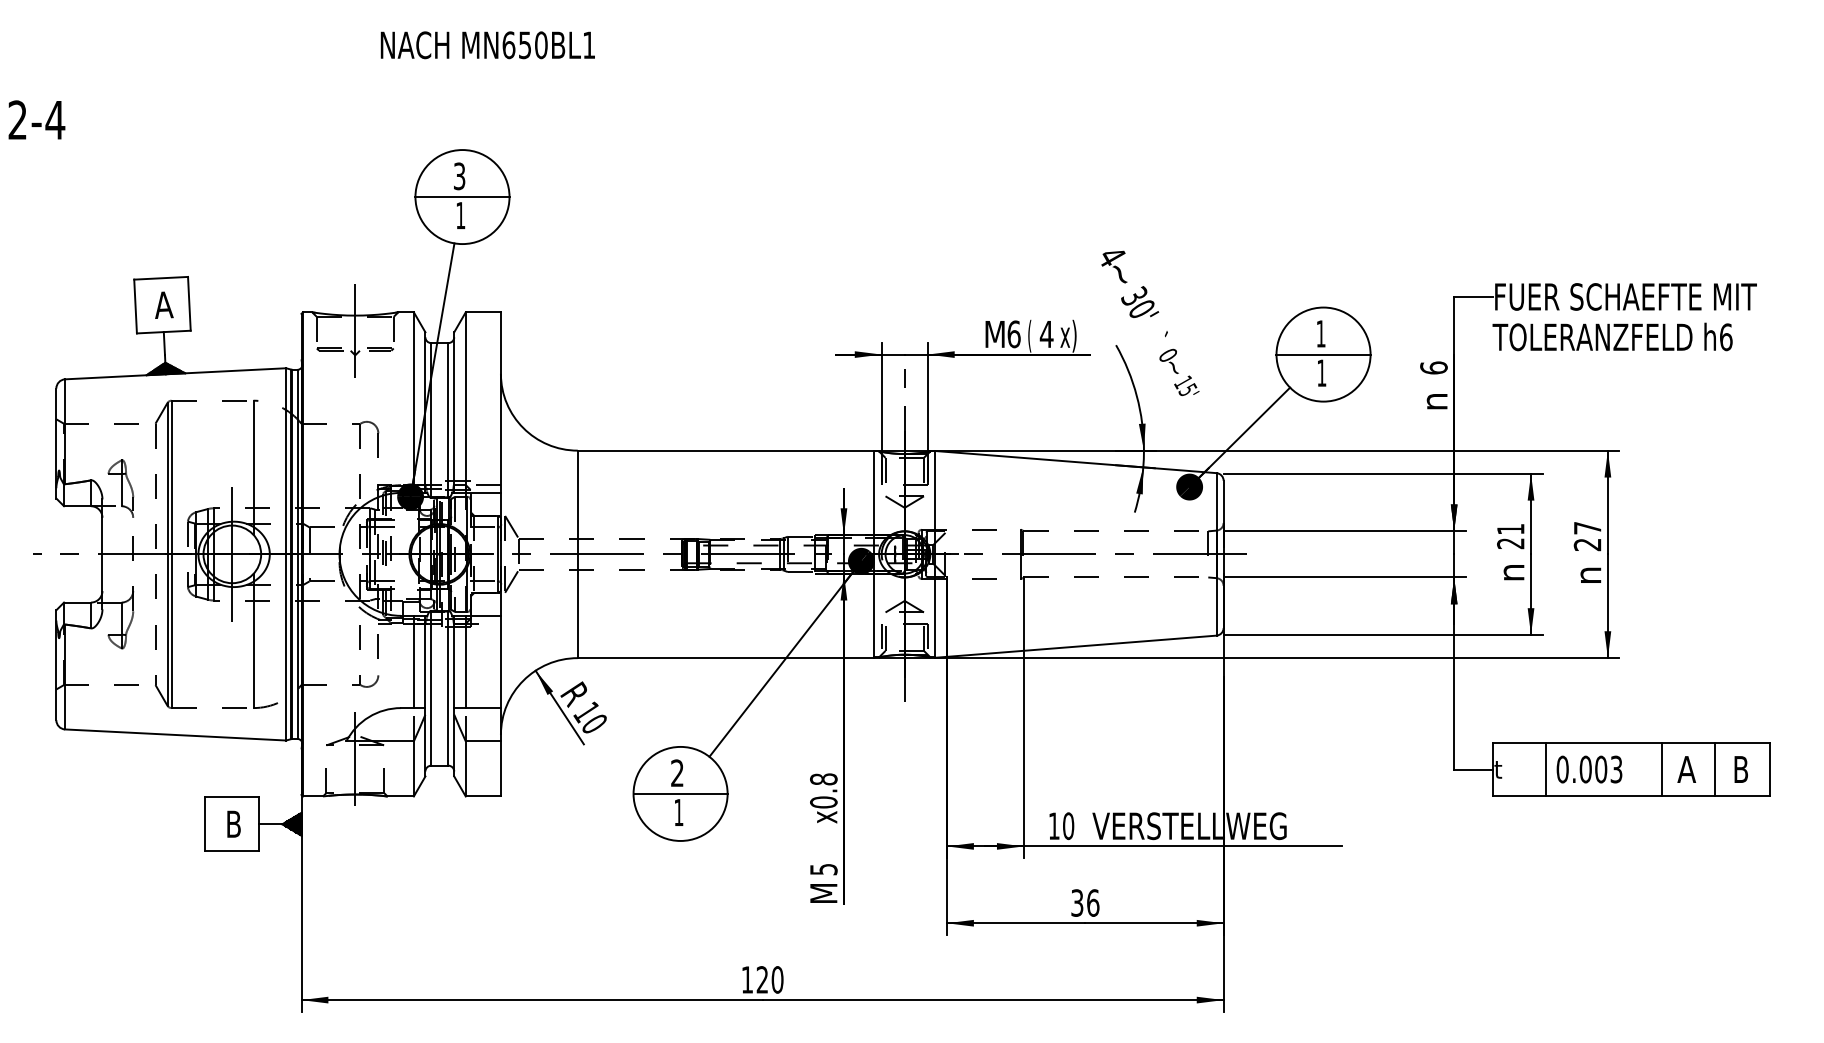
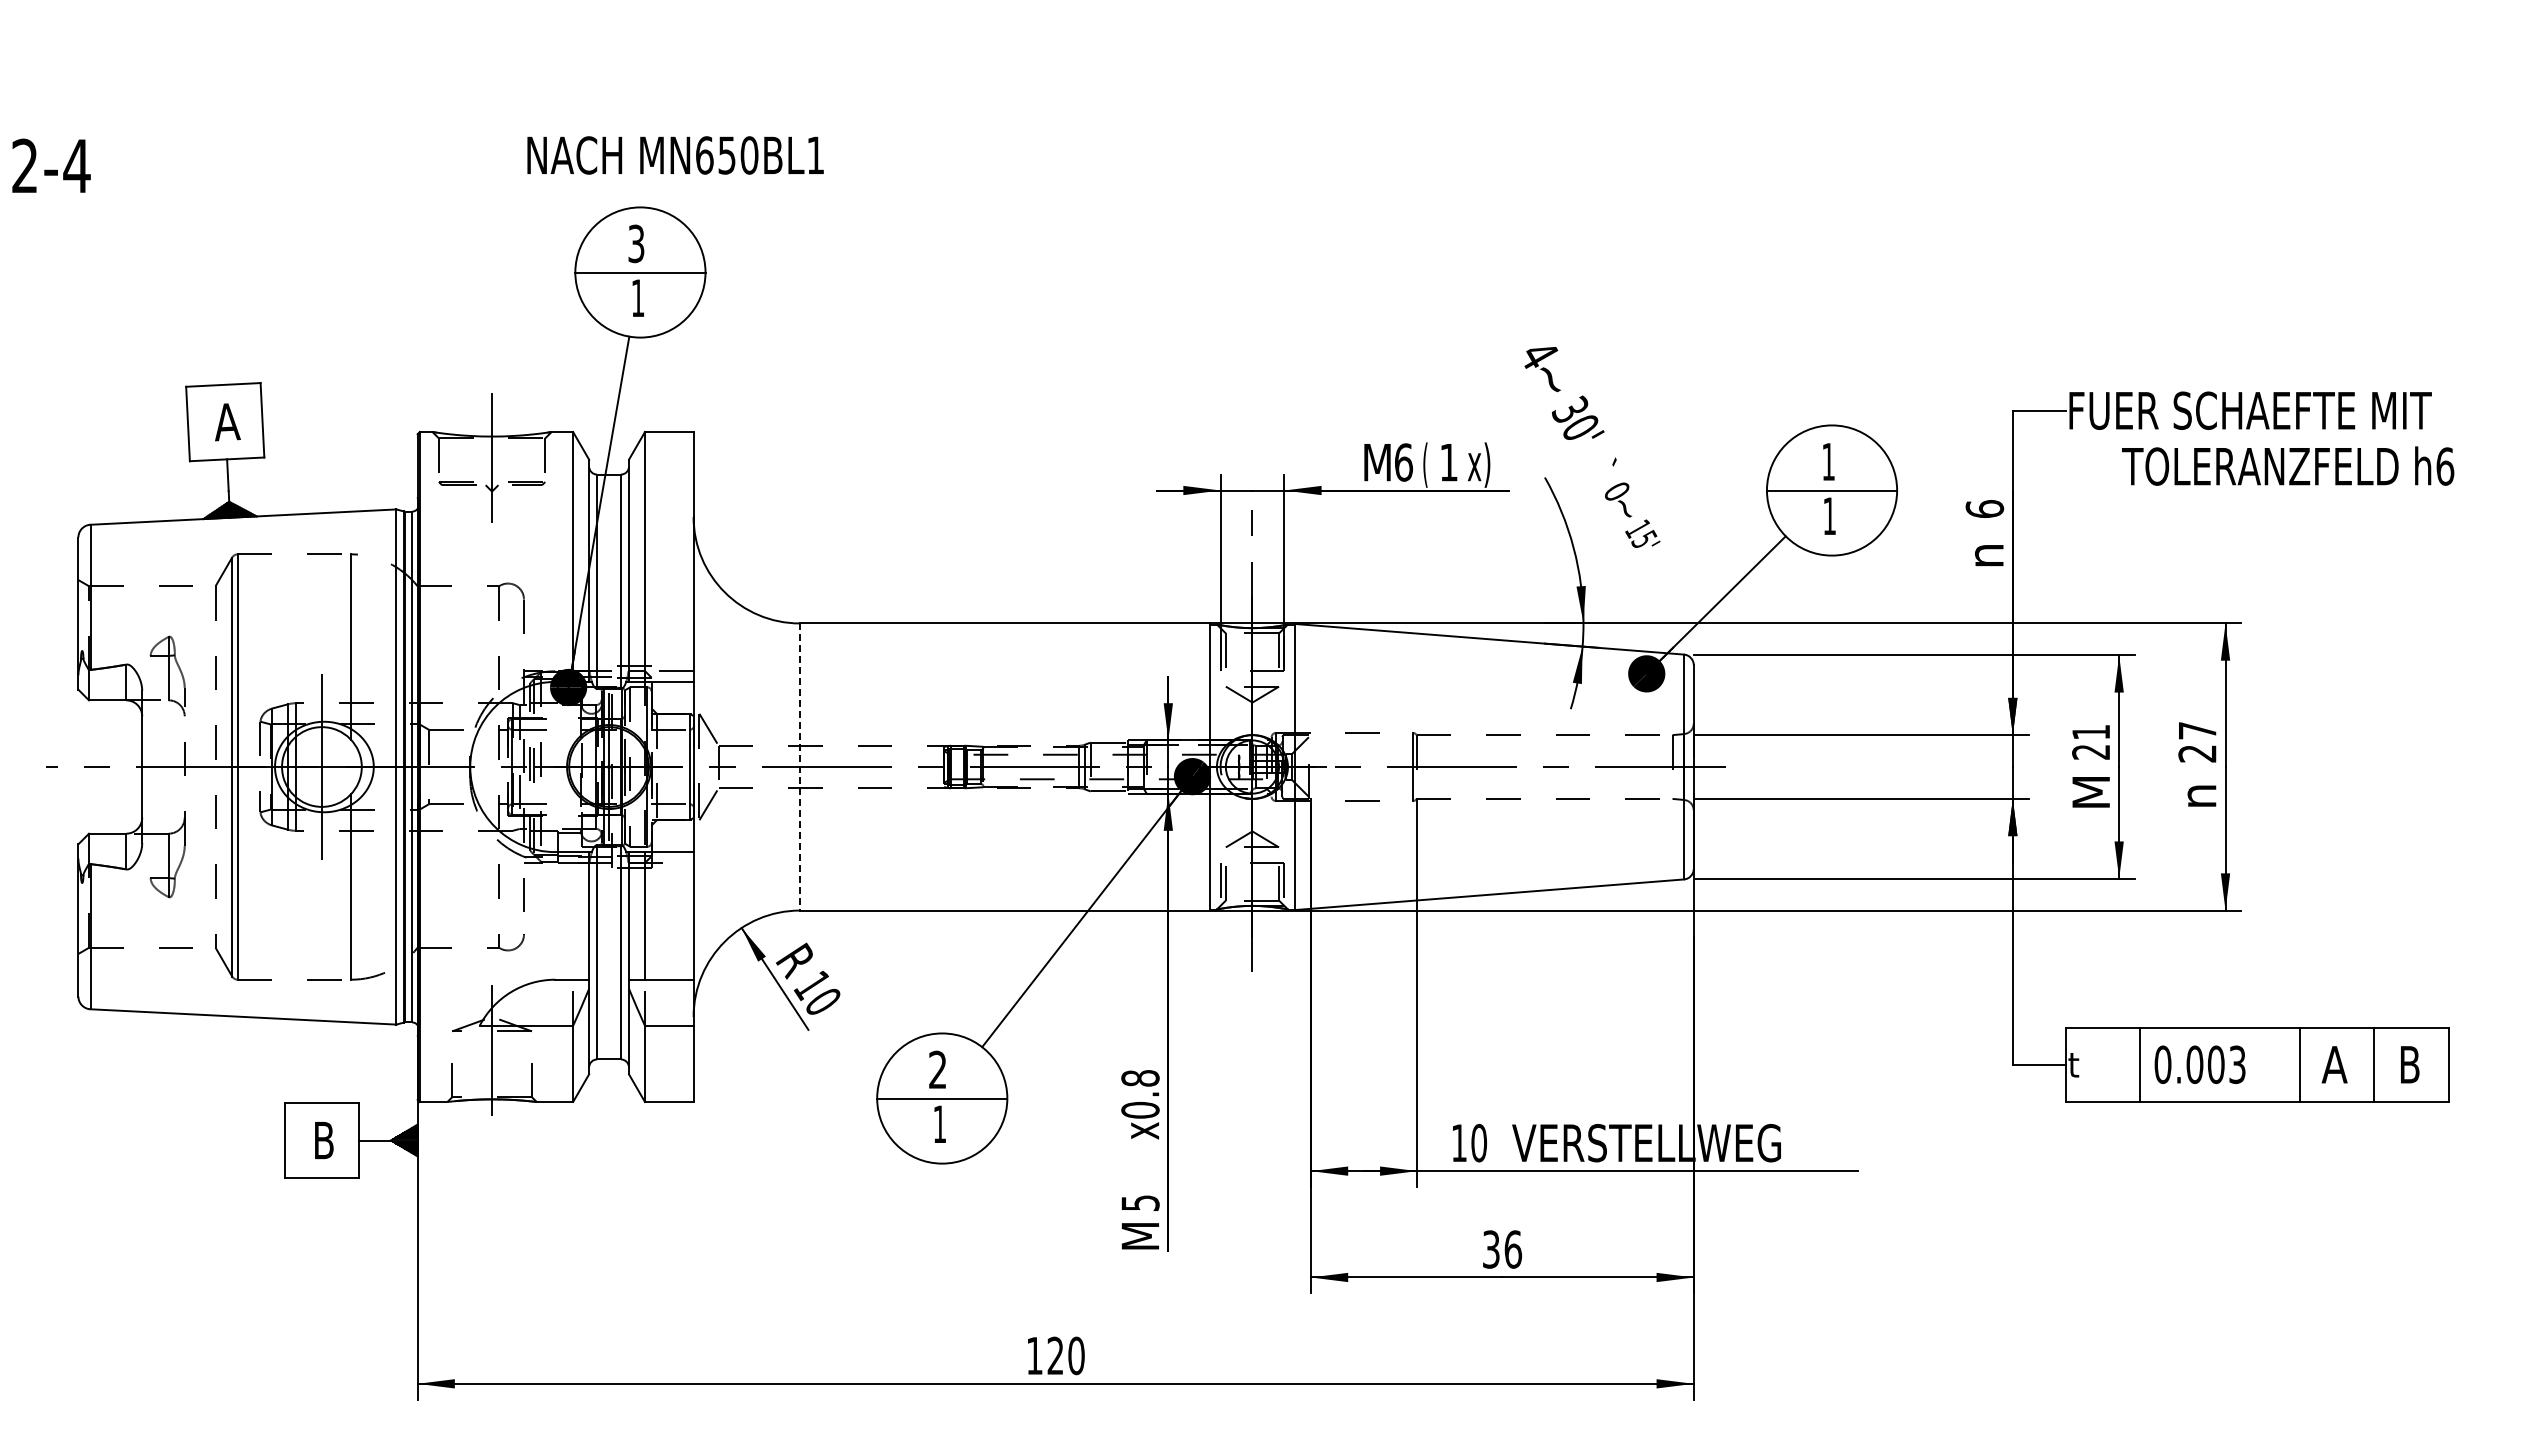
text: (487, 45) -> (675, 155), moved
text: (1046, 334) -> (1448, 462), 4 -> 1
text: (1612, 336) -> (2288, 465), moved
line: (577, 554) -> (799, 767), solid -> dashed
text: (1510, 572) -> (2090, 792), n -> M
line: (414, 661) -> (573, 915), removed

